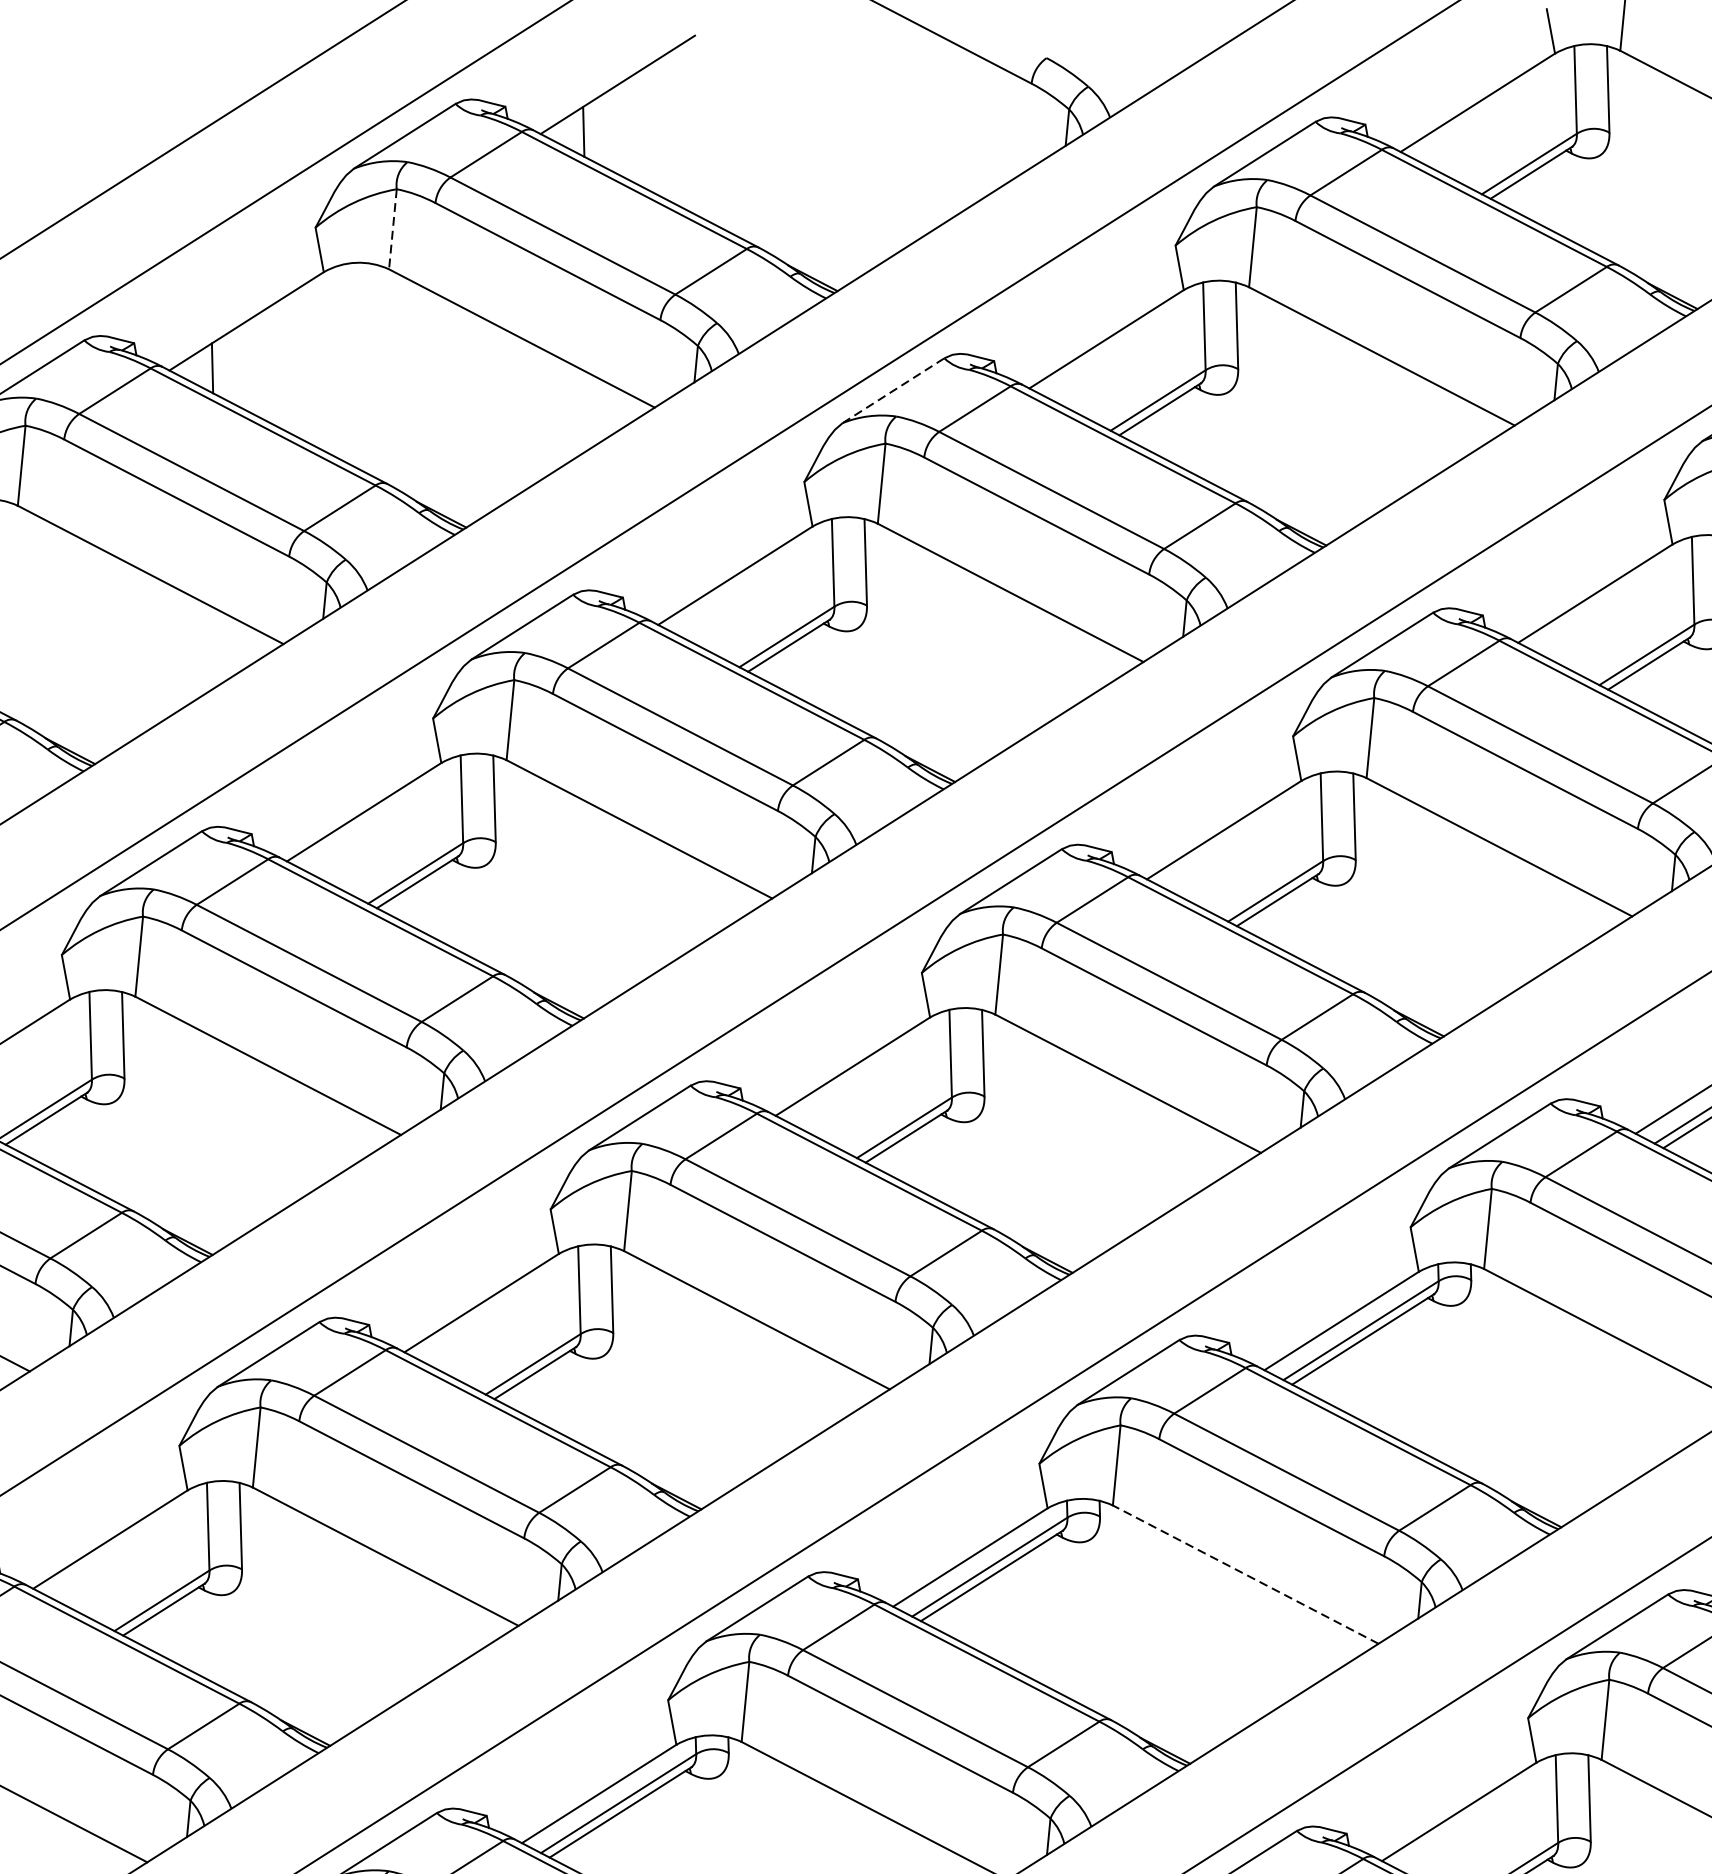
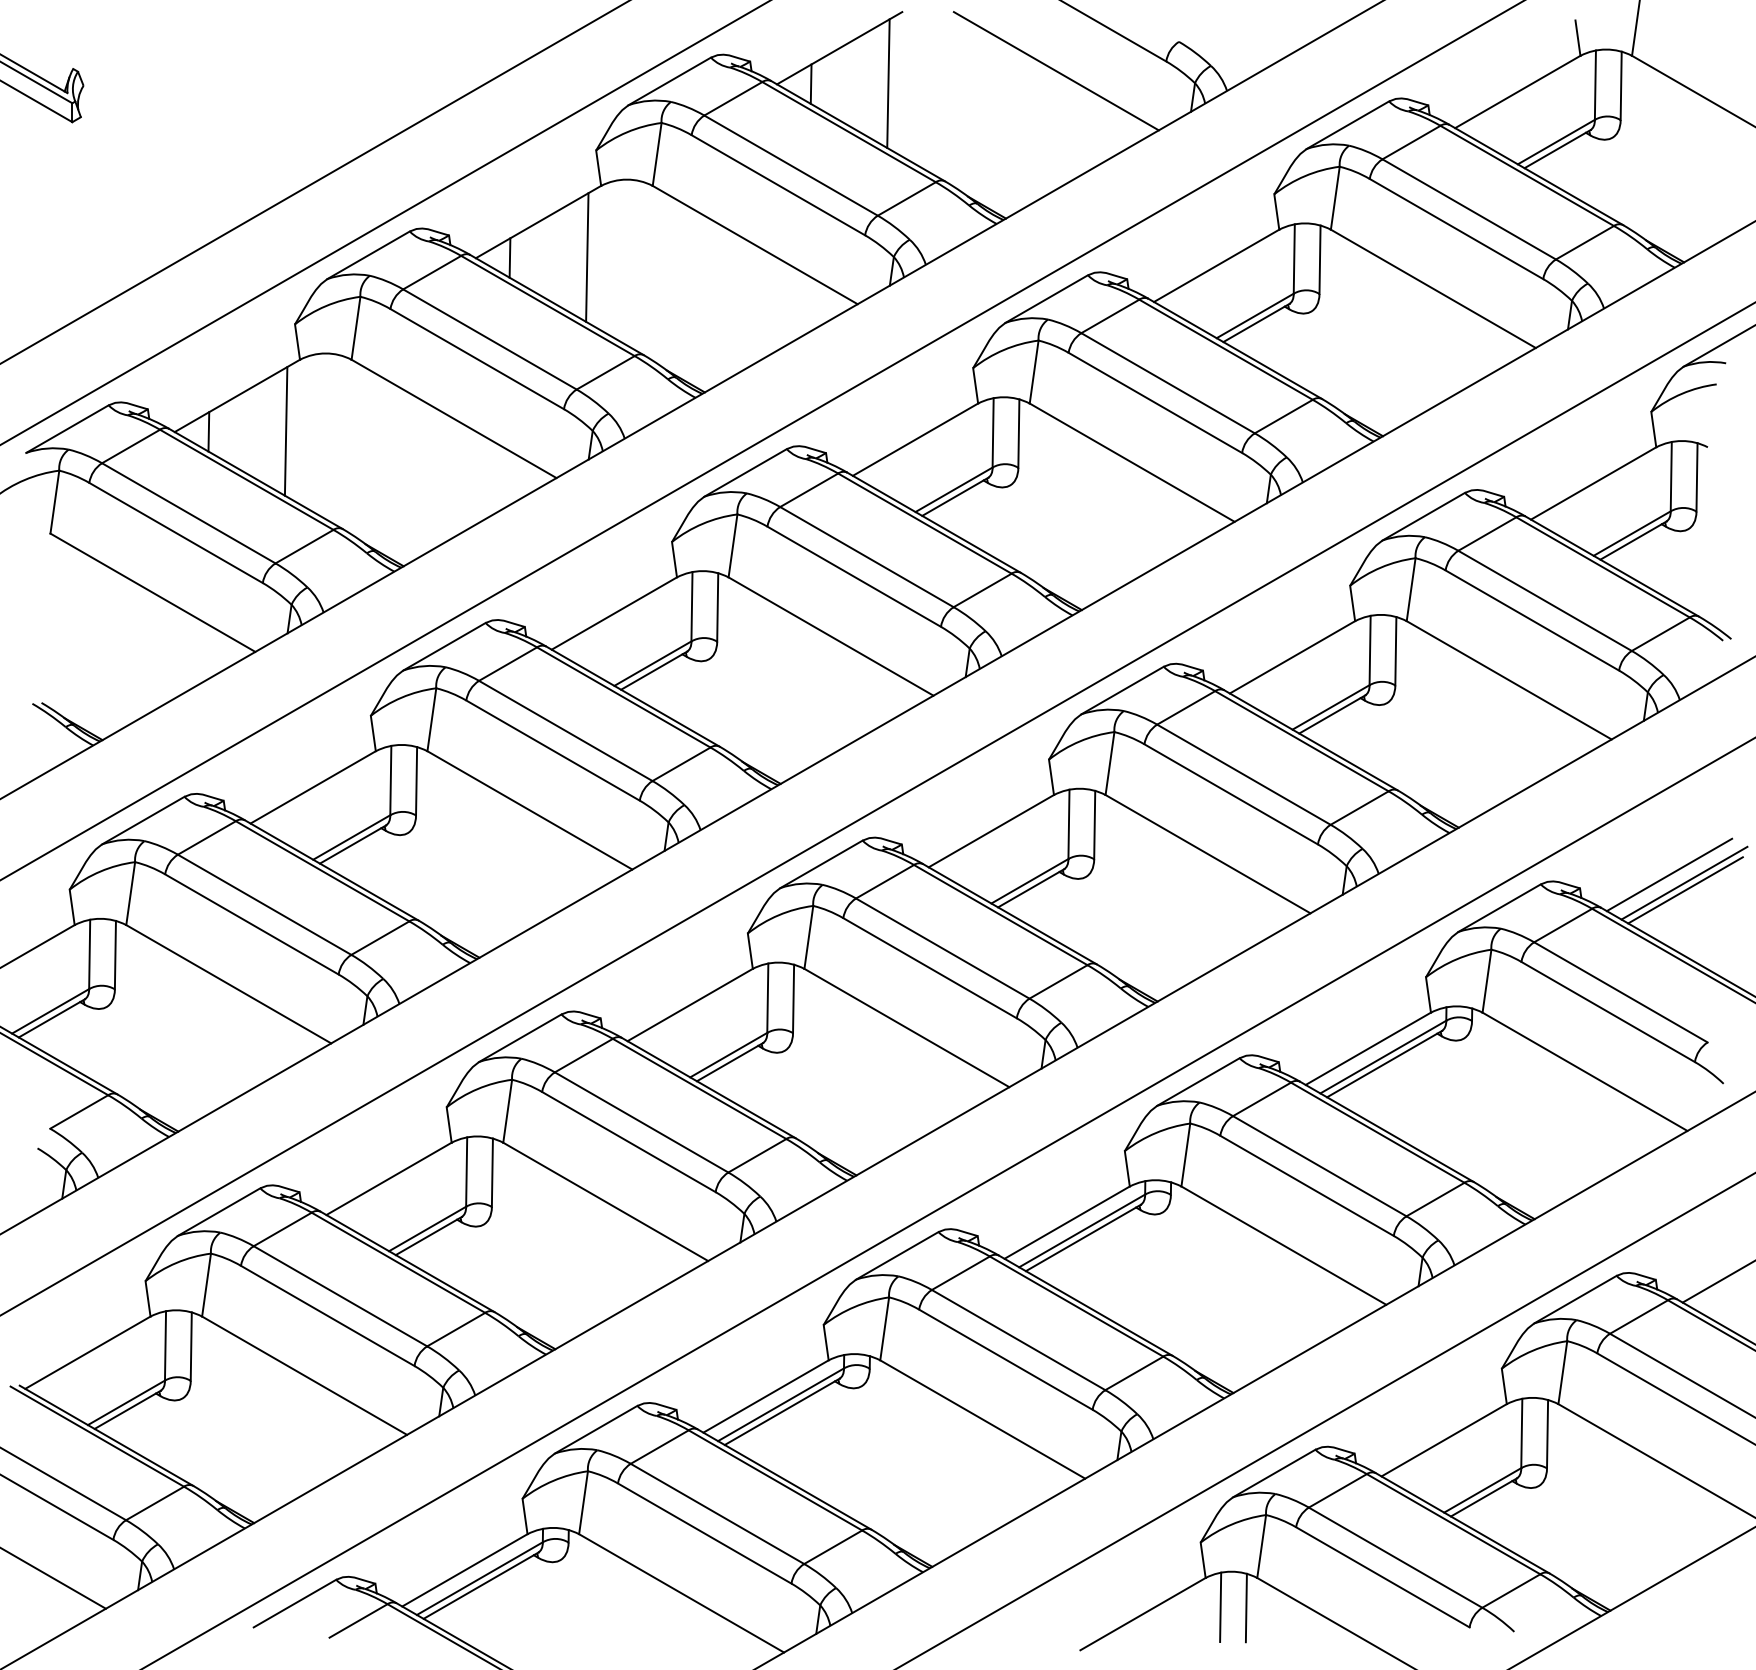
line: (892, 102) -> (1055, 71), added
line: (681, 126) -> (888, 83), added
line: (393, 229) -> (657, 154), dashed -> solid
line: (310, 363) -> (587, 257), added
line: (893, 391) -> (1046, 299), dashed -> solid
line: (1245, 1574) -> (1283, 1245), dashed -> solid

